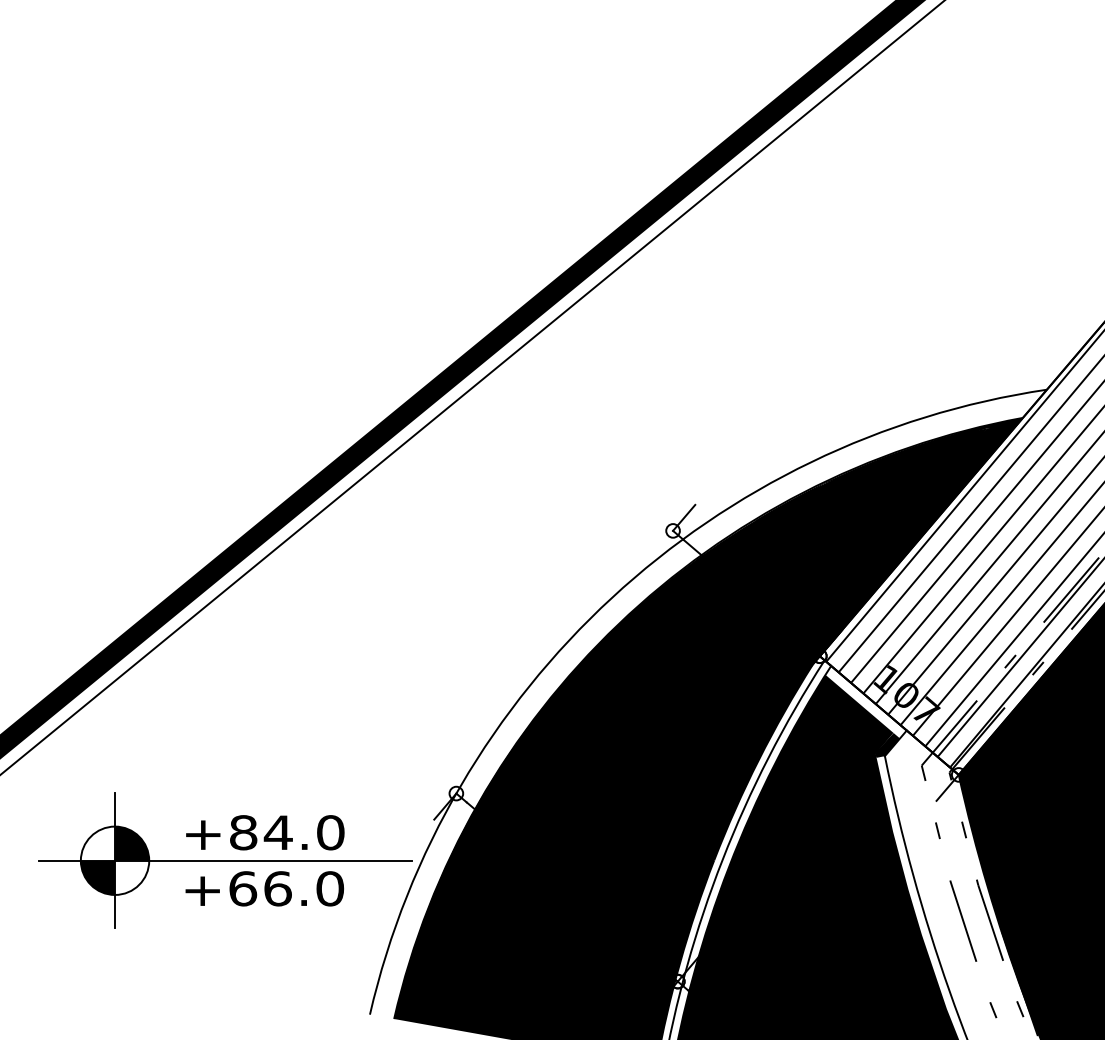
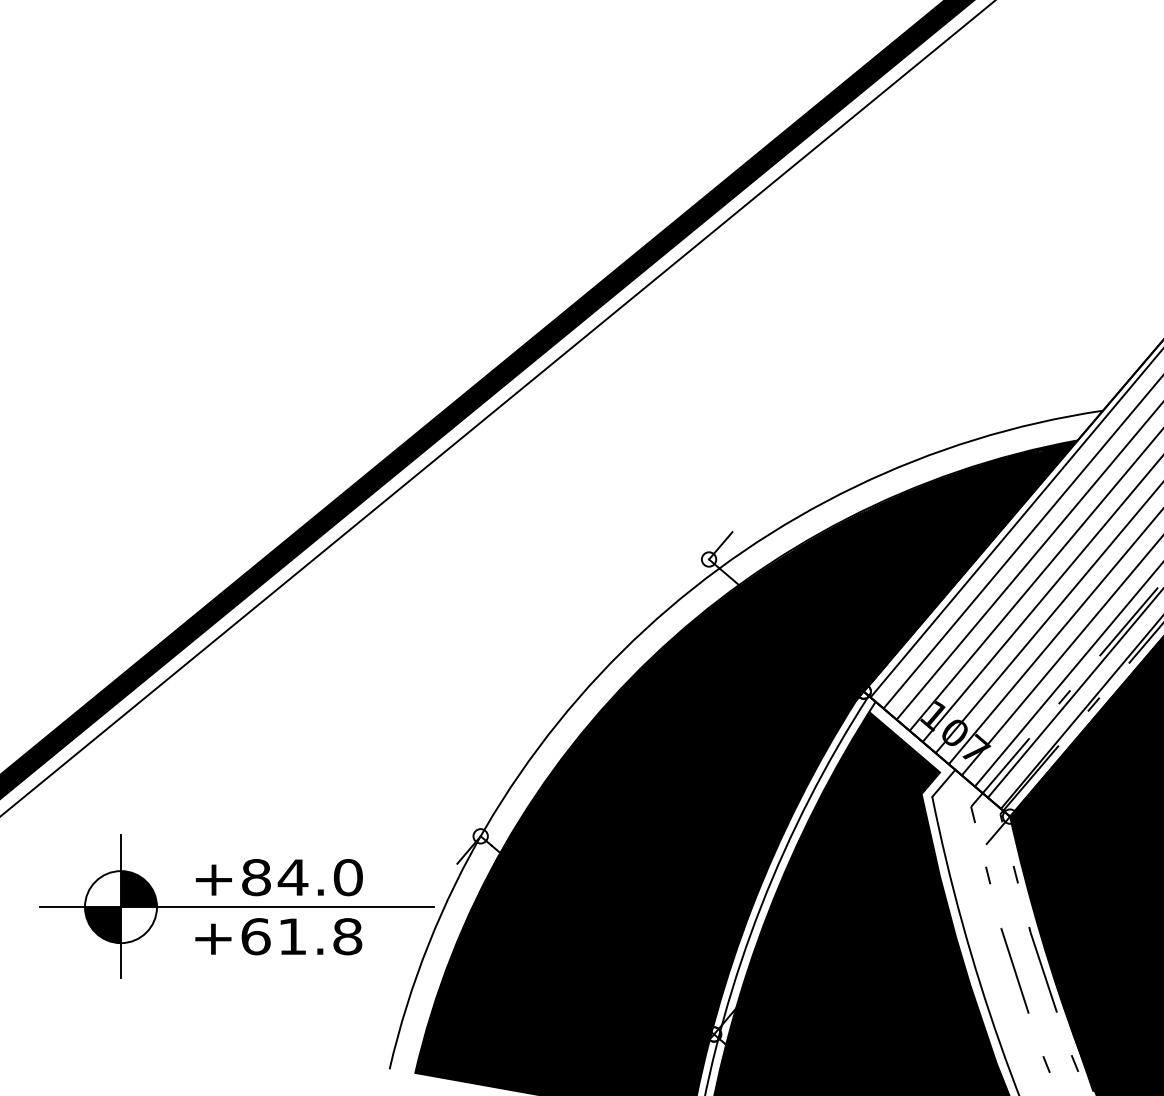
fill: (886, 745) -> (934, 785), removed
text: (304, 888) -> (320, 936), +66.0 -> +61.8

